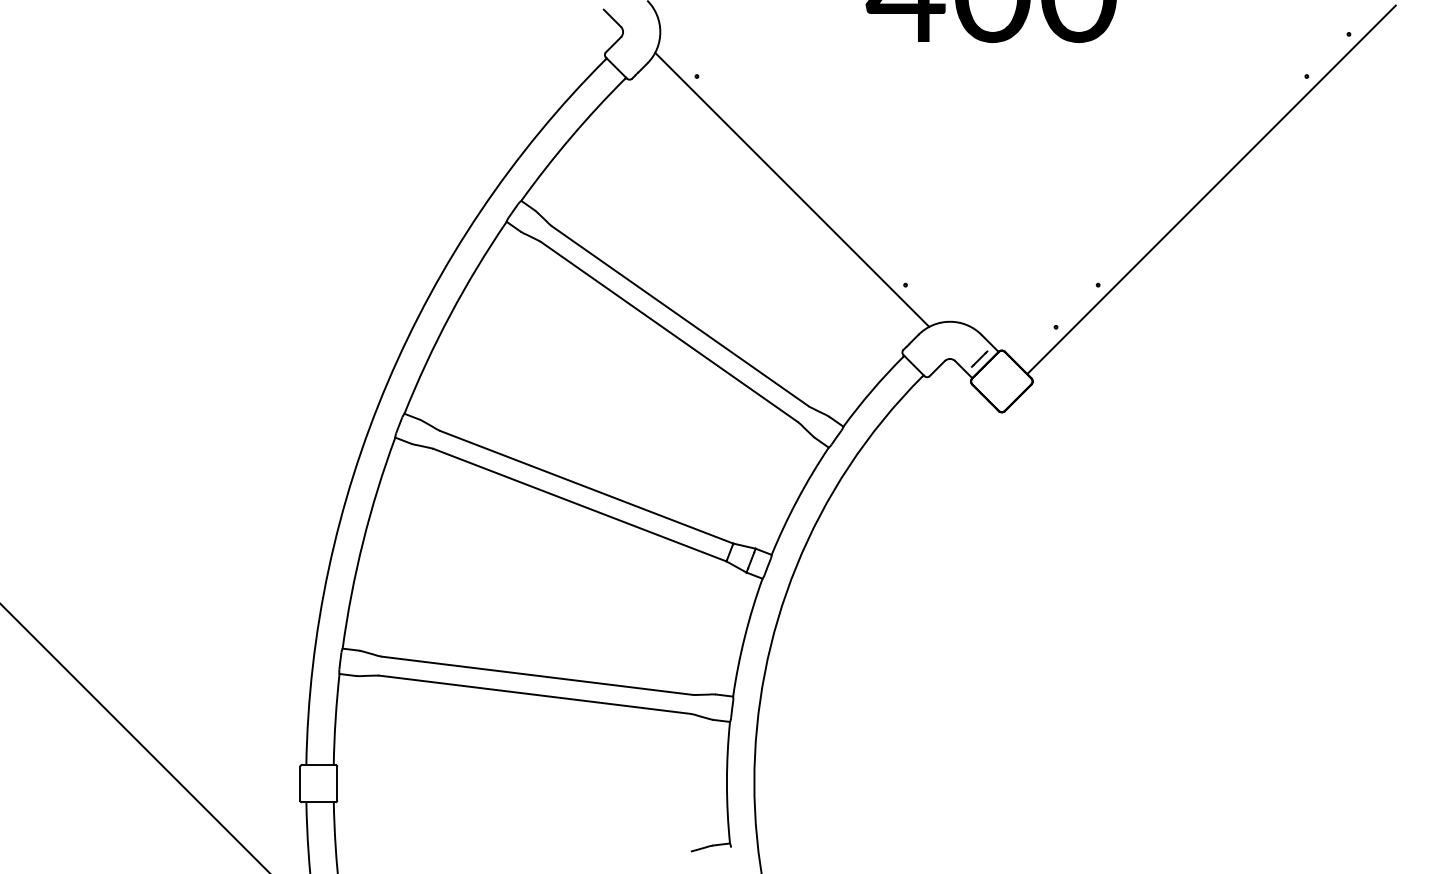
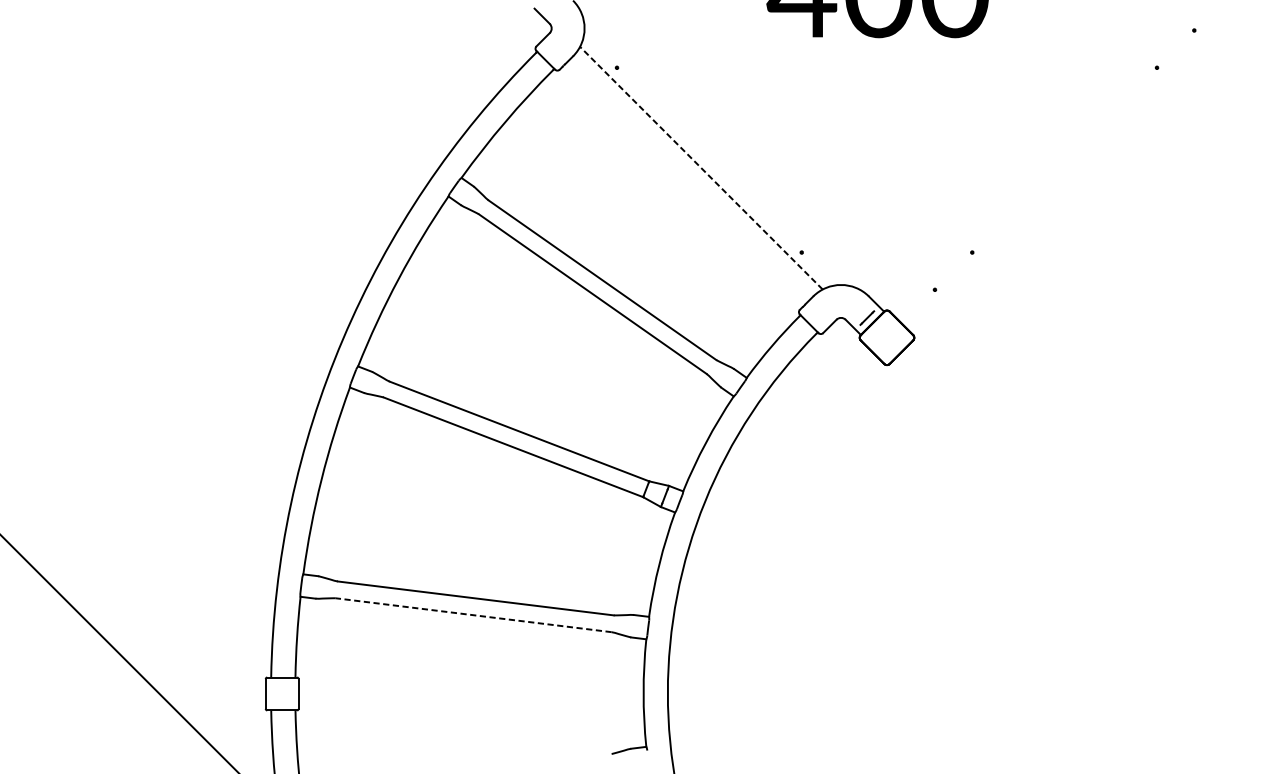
line: (792, 189) -> (701, 167), solid -> dashed
line: (1211, 189) -> (1072, 167), removed
line: (535, 694) -> (474, 614), solid -> dashed

